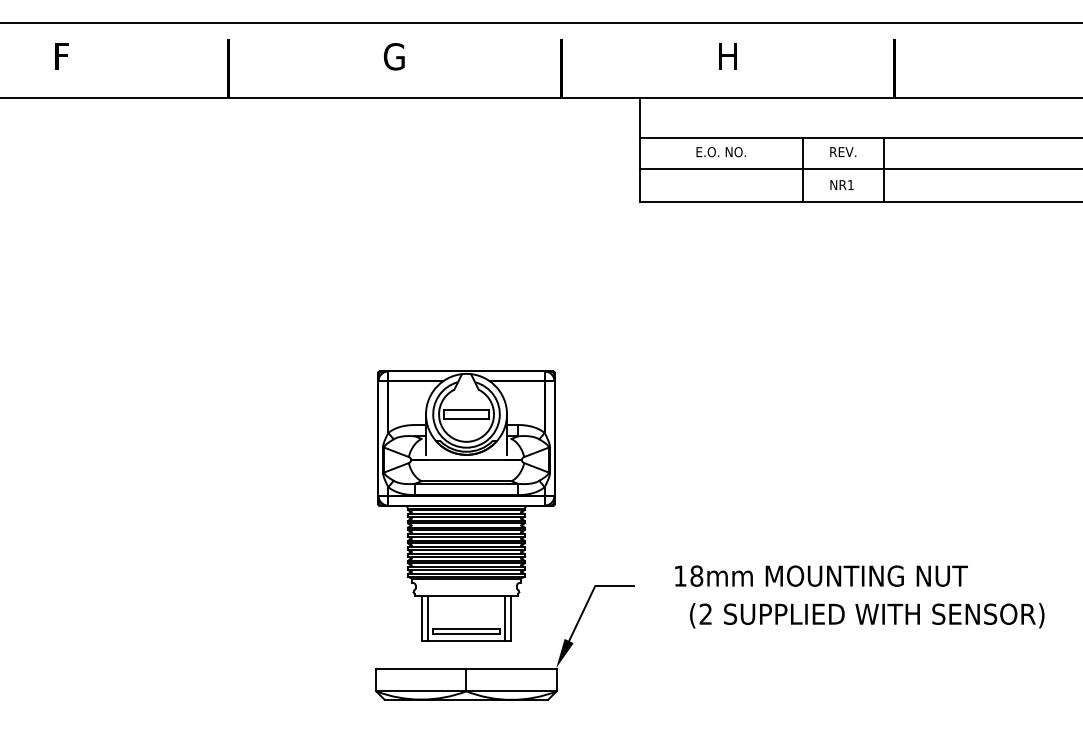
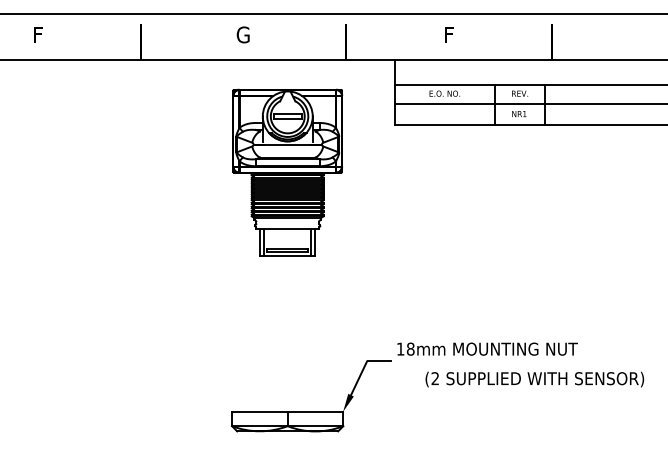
text: (727, 56) -> (448, 34), H -> F
part: (466, 505) -> (287, 172), moved
text: (821, 575) -> (487, 348), moved

